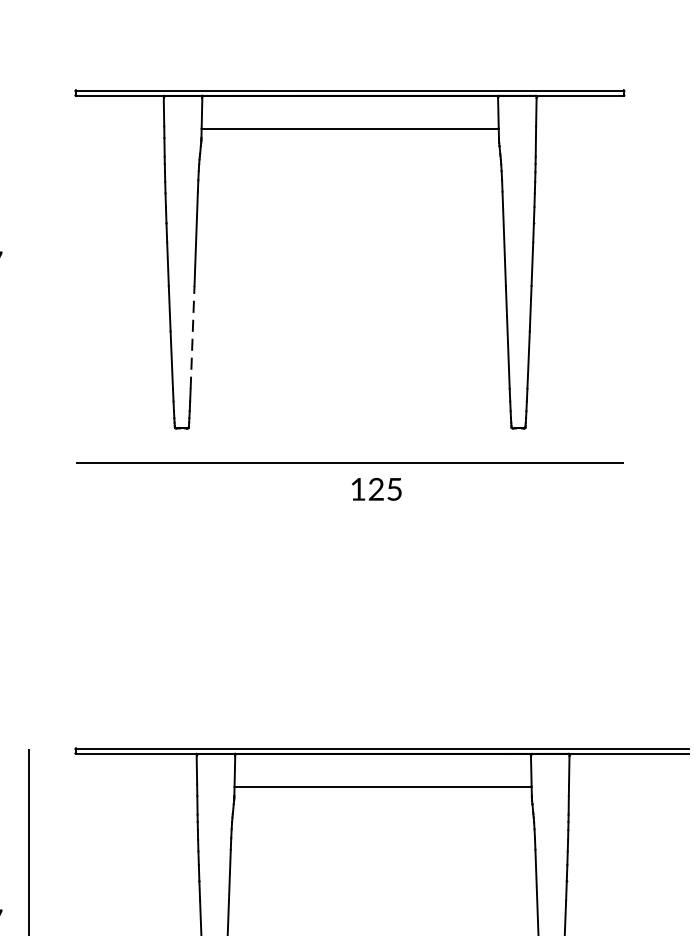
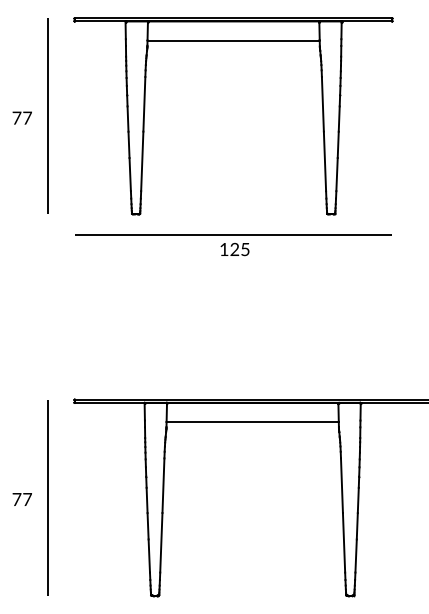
line: (29, 258) -> (47, 115), added
line: (192, 337) -> (142, 161), dashed -> solid
text: (375, 489) -> (234, 249), moved

